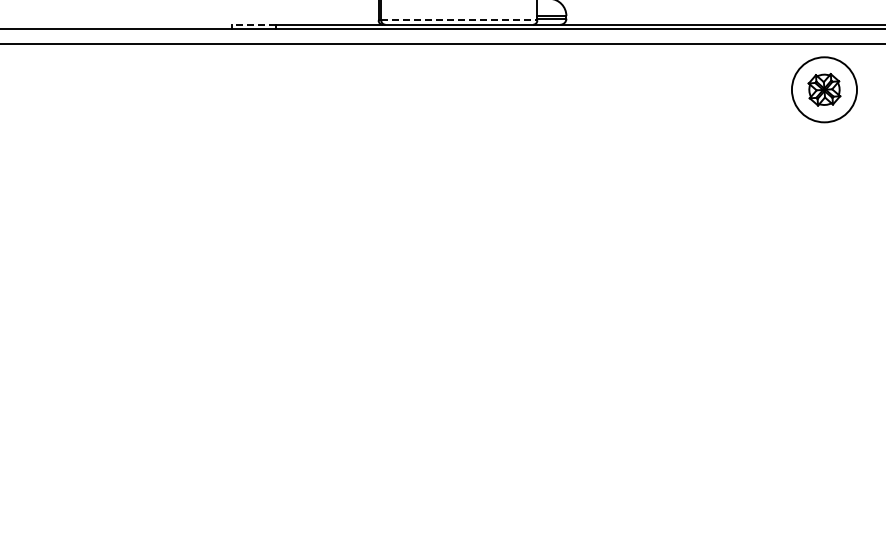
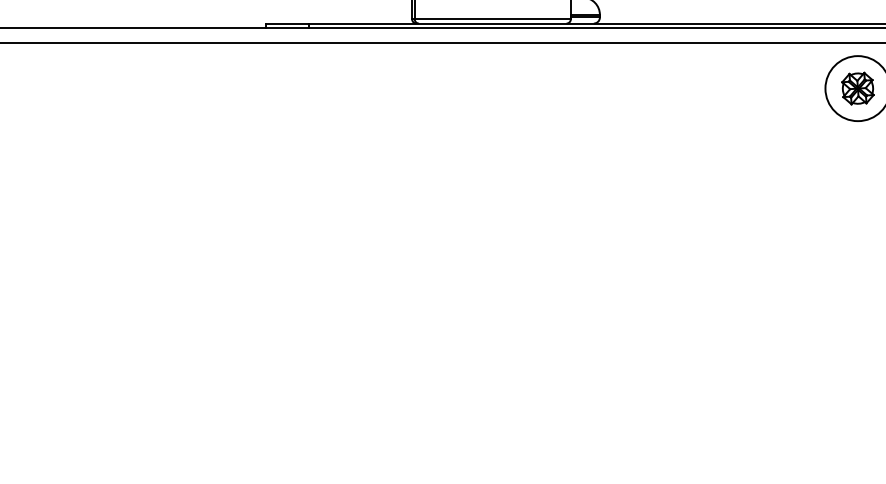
line: (459, 20) -> (493, 19), dashed -> solid
line: (254, 24) -> (288, 23), dashed -> solid

